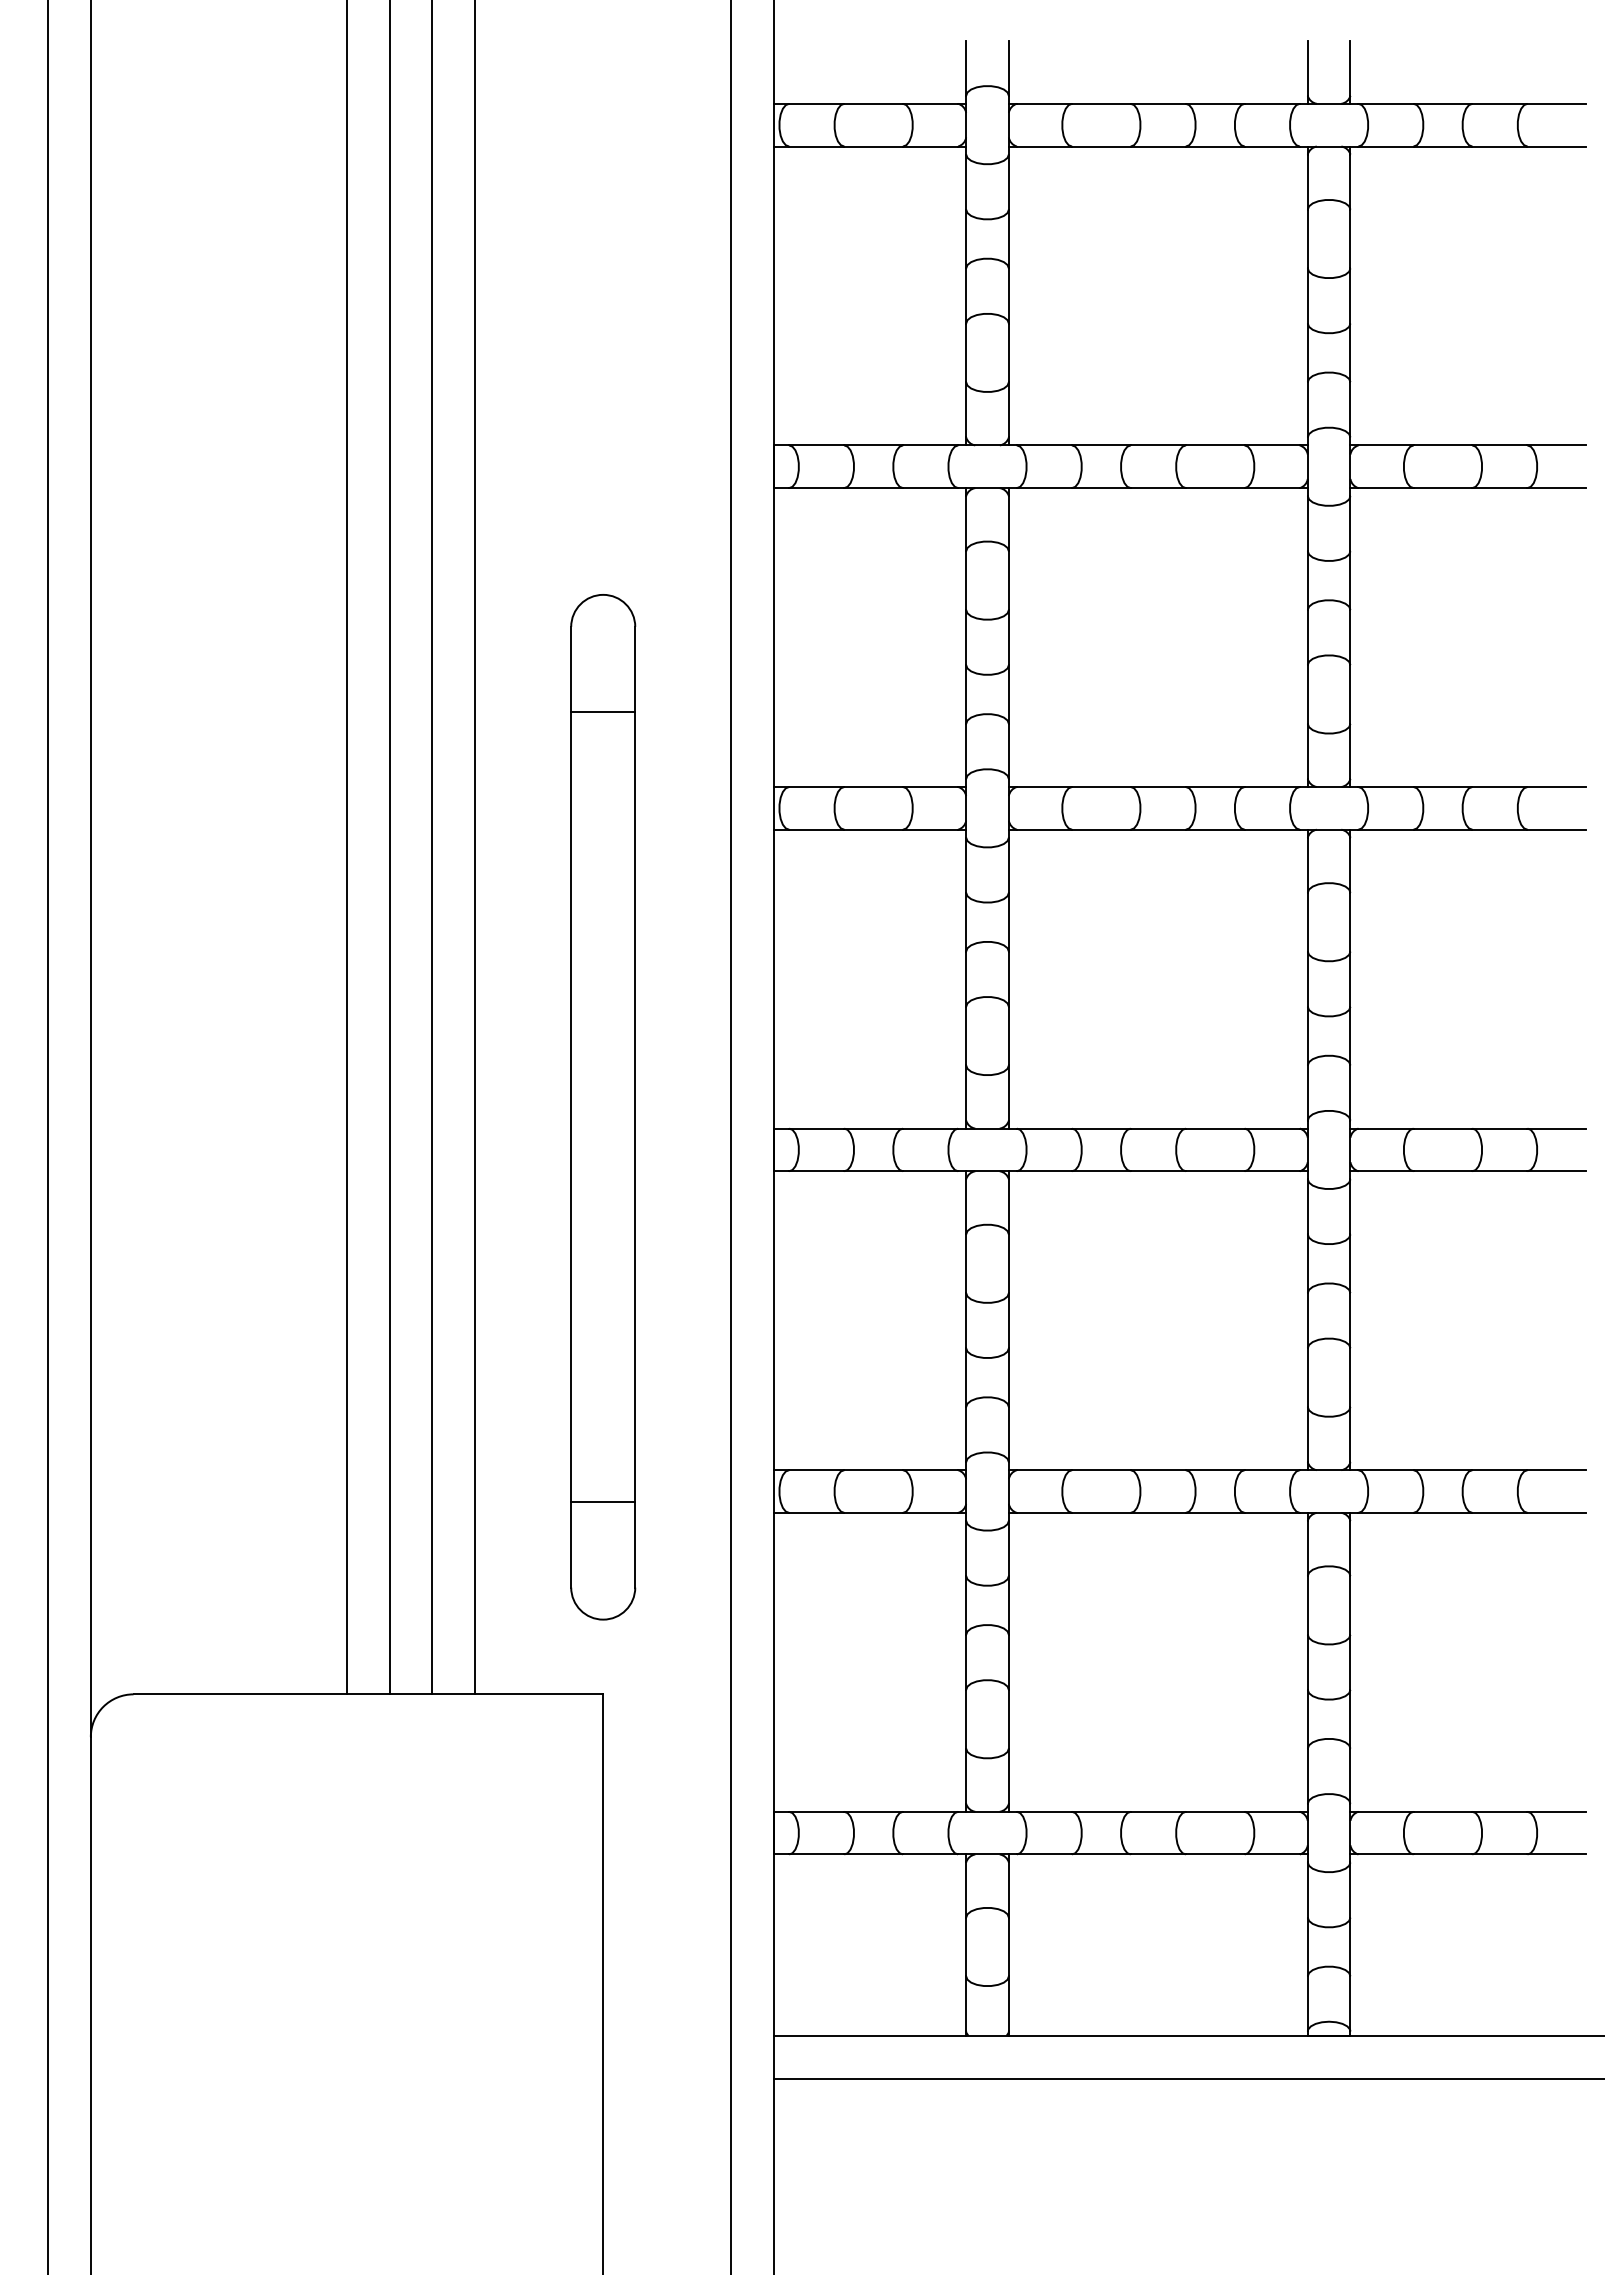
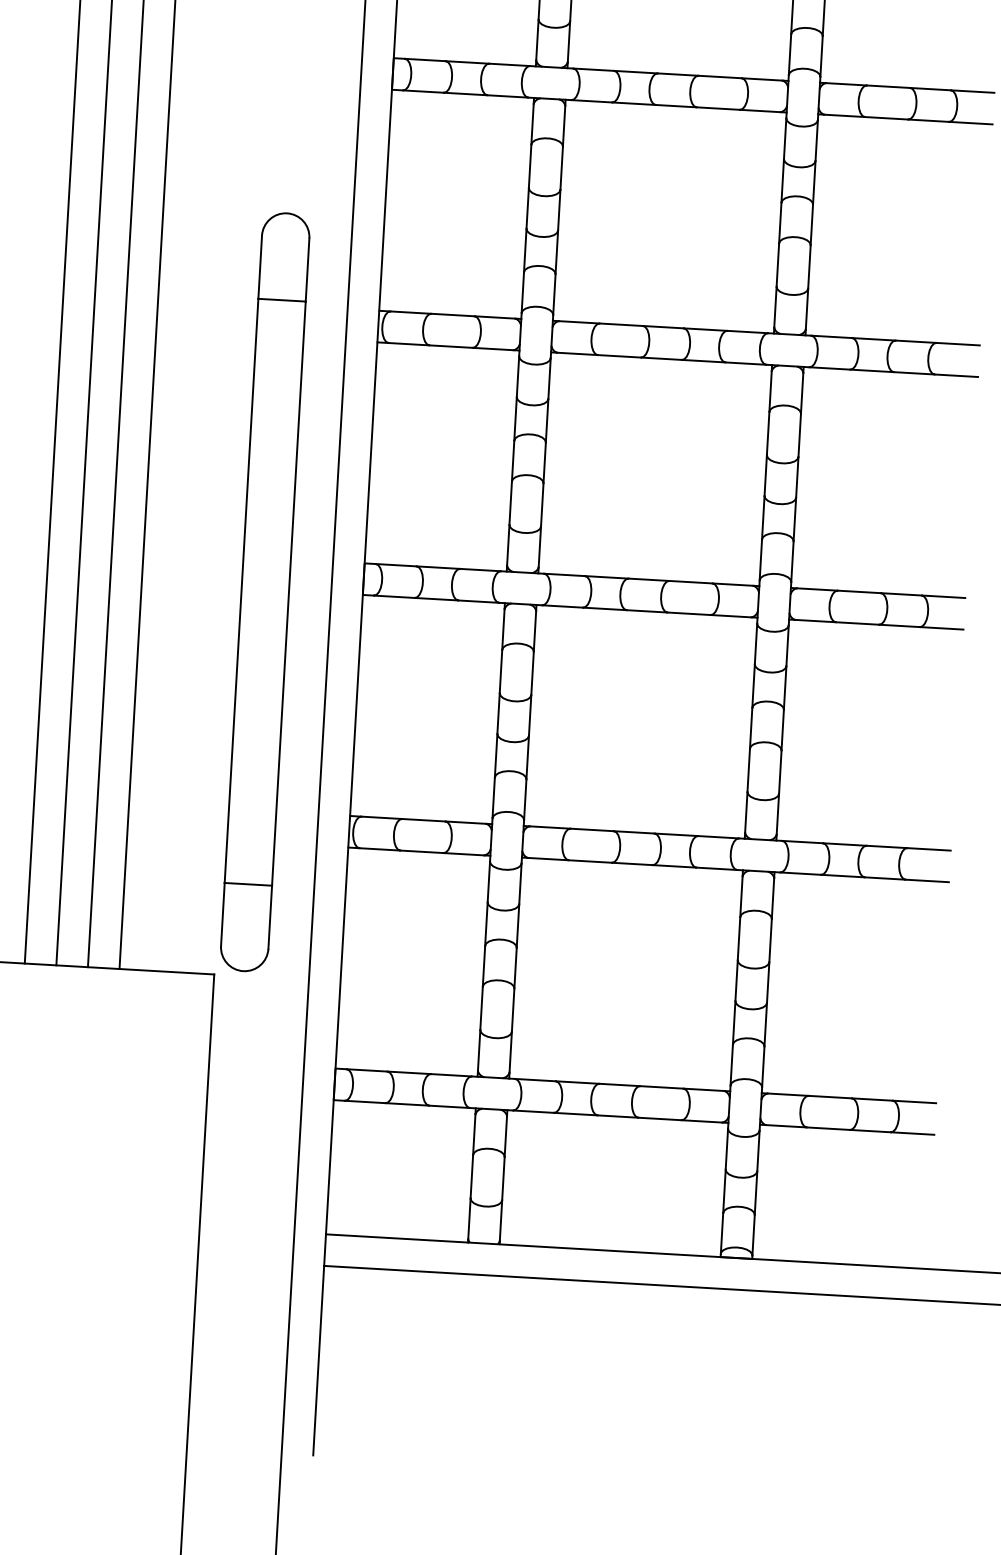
part: (603, 1107) -> (265, 592), moved

